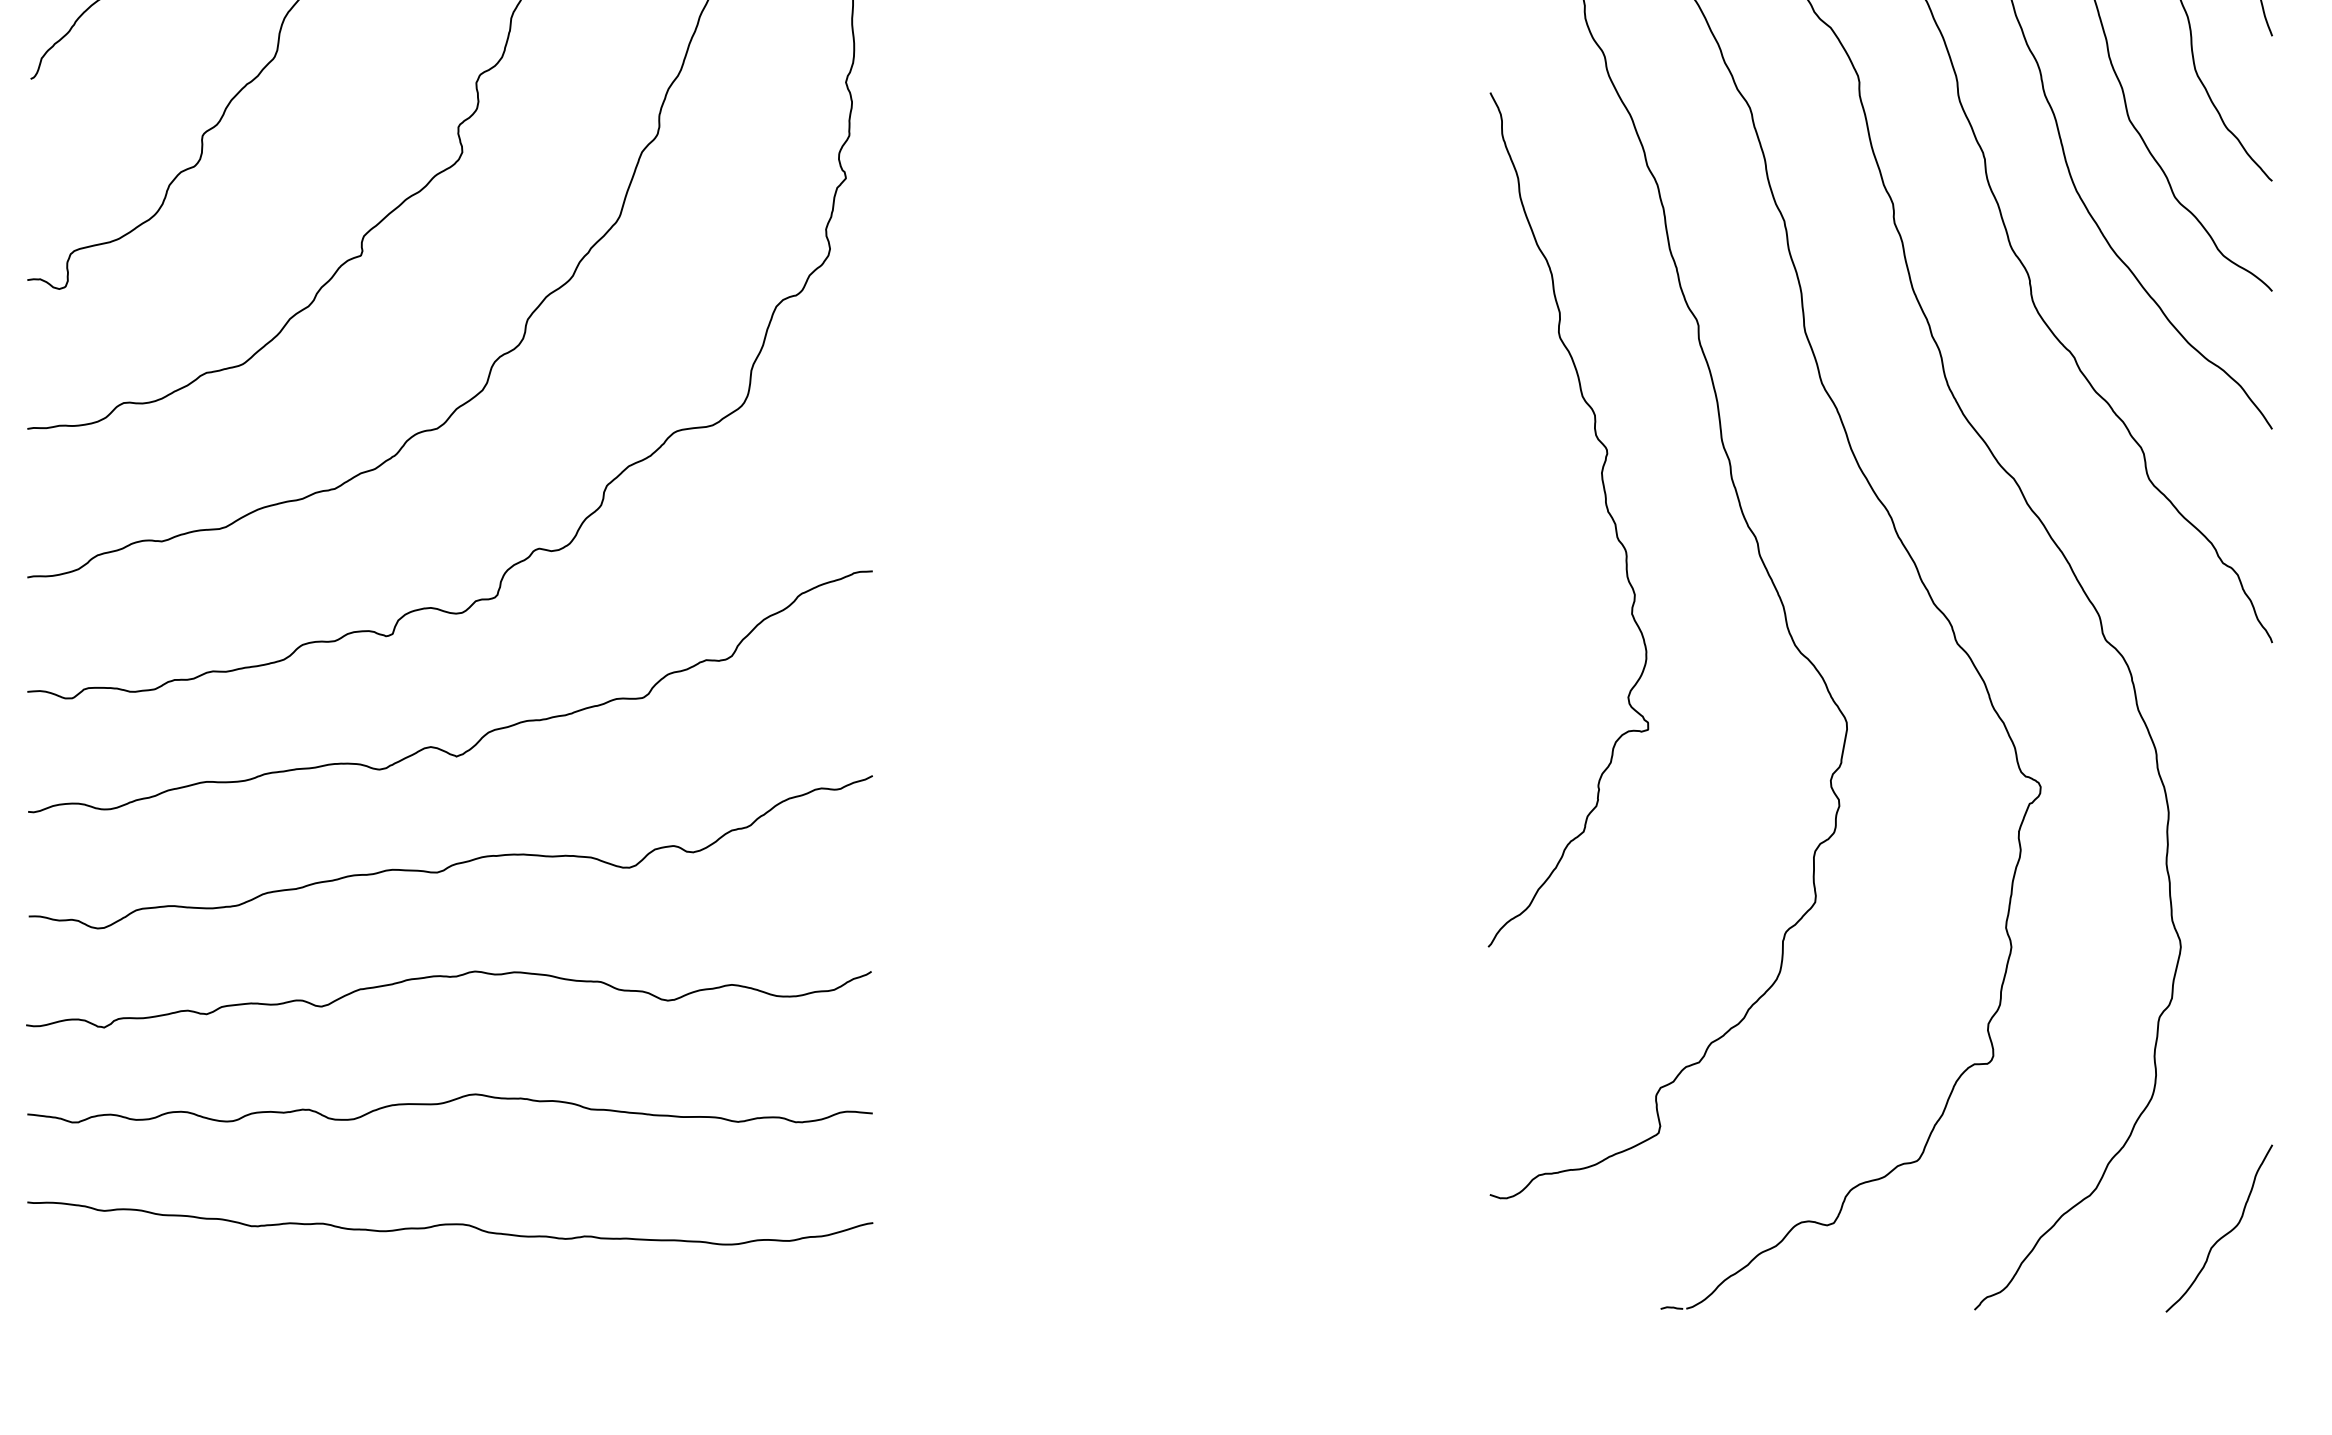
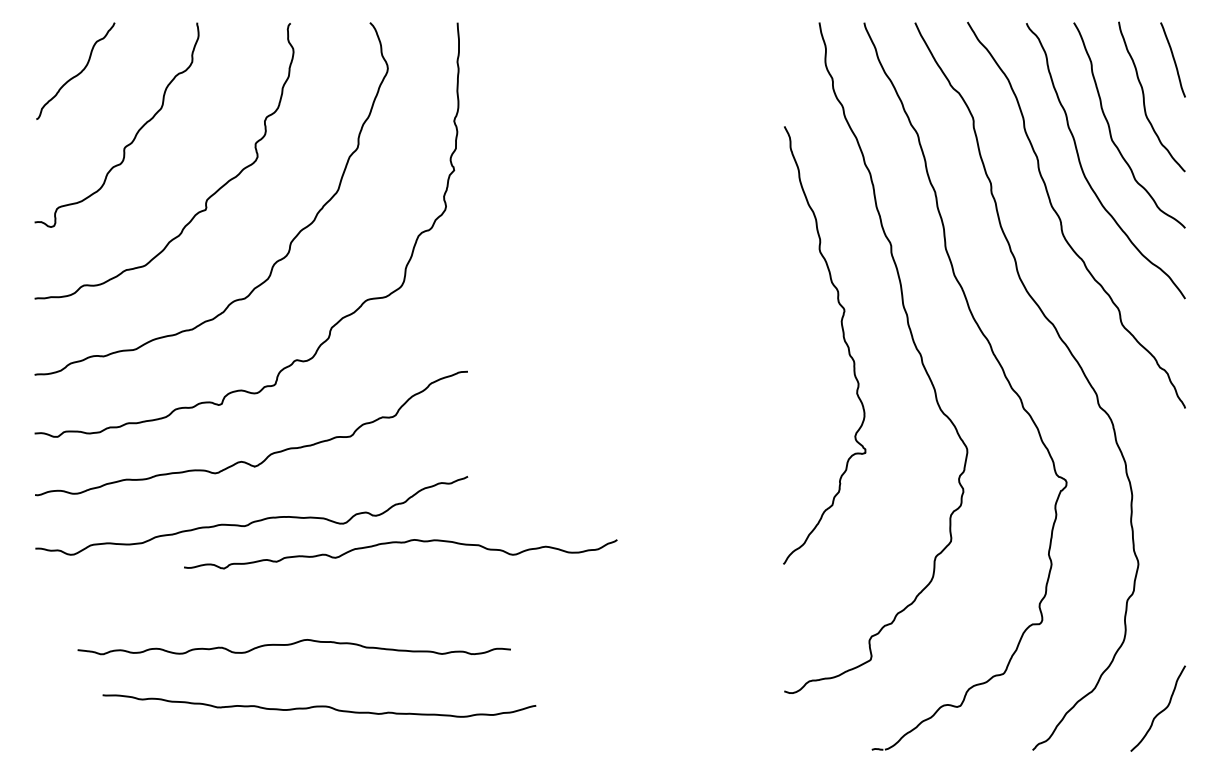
curve: (448, 978) -> (400, 543), moved
curve: (444, 1105) -> (291, 645), moved
curve: (450, 1222) -> (319, 705), moved

